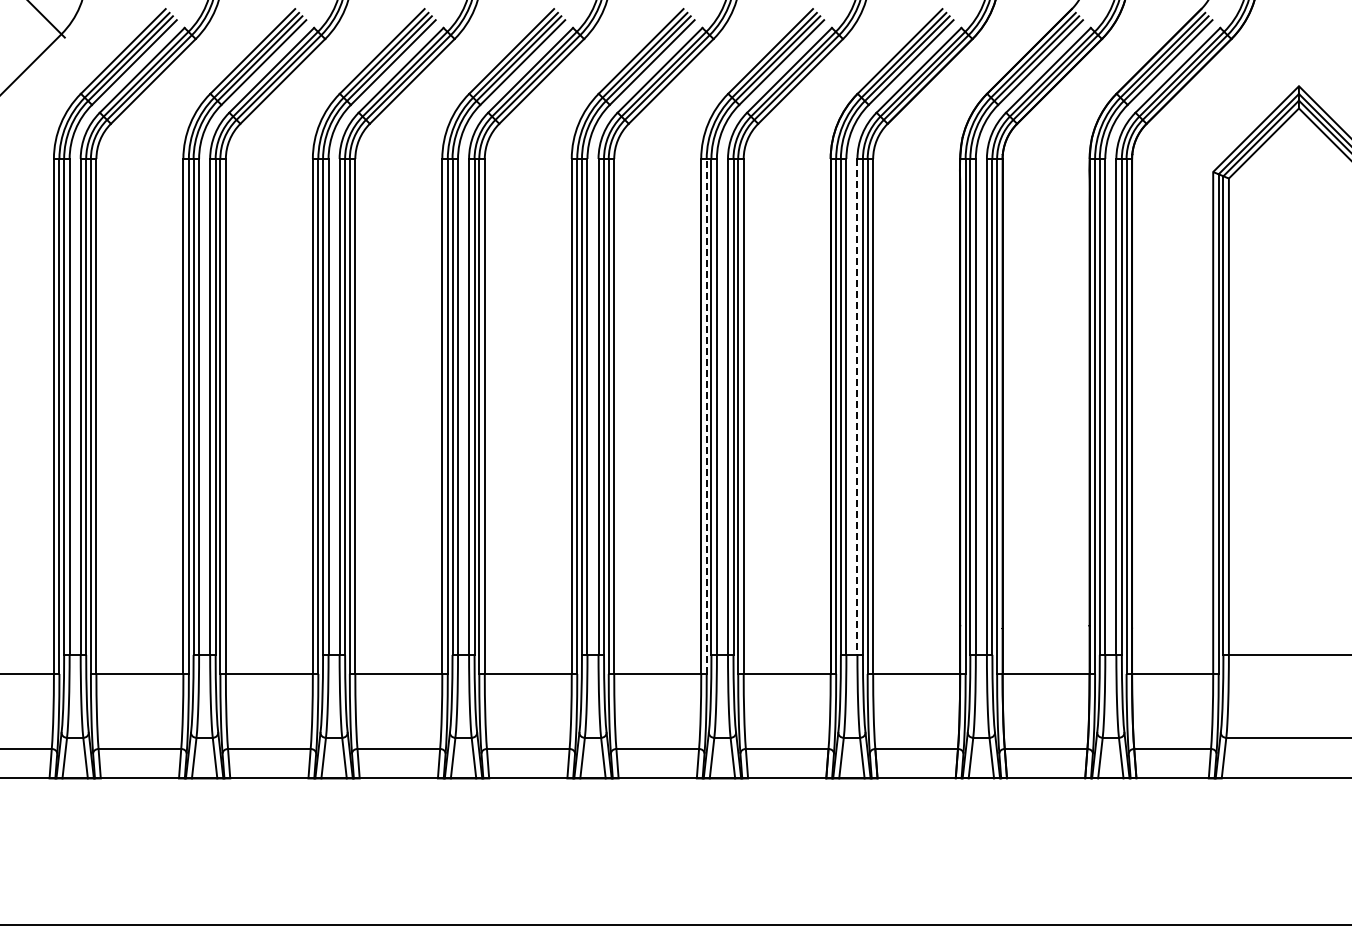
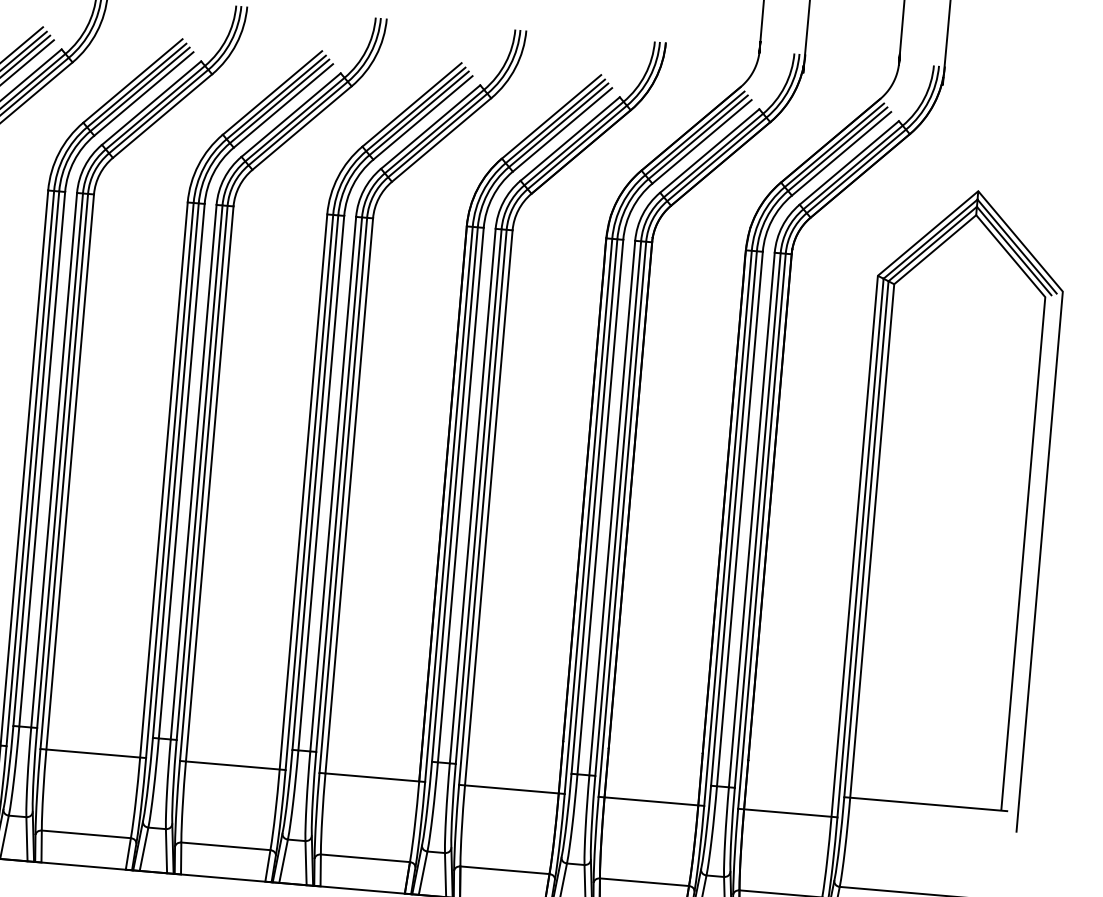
line: (857, 406) -> (472, 495), dashed -> solid
line: (706, 415) -> (309, 491), dashed -> solid

